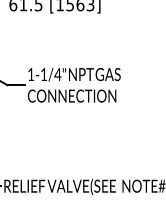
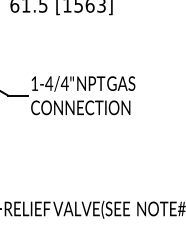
text: (44, 74) -> (49, 83), 1-1/4" -> 1-4/4"

